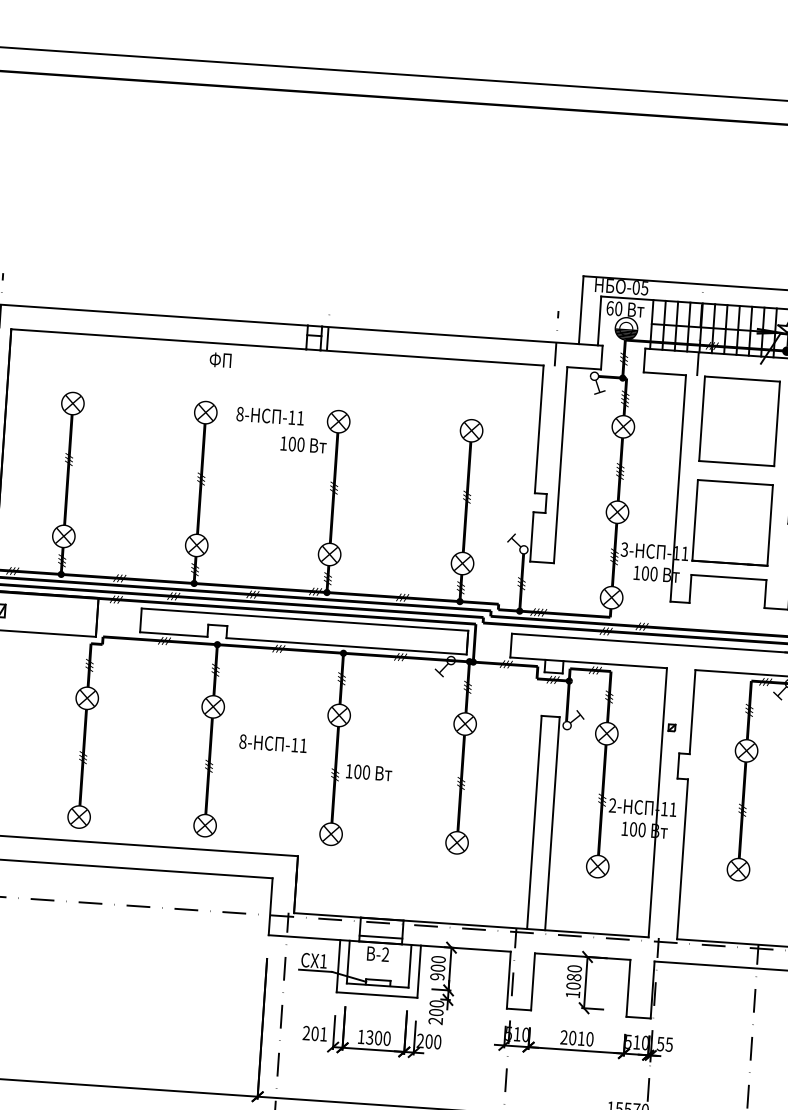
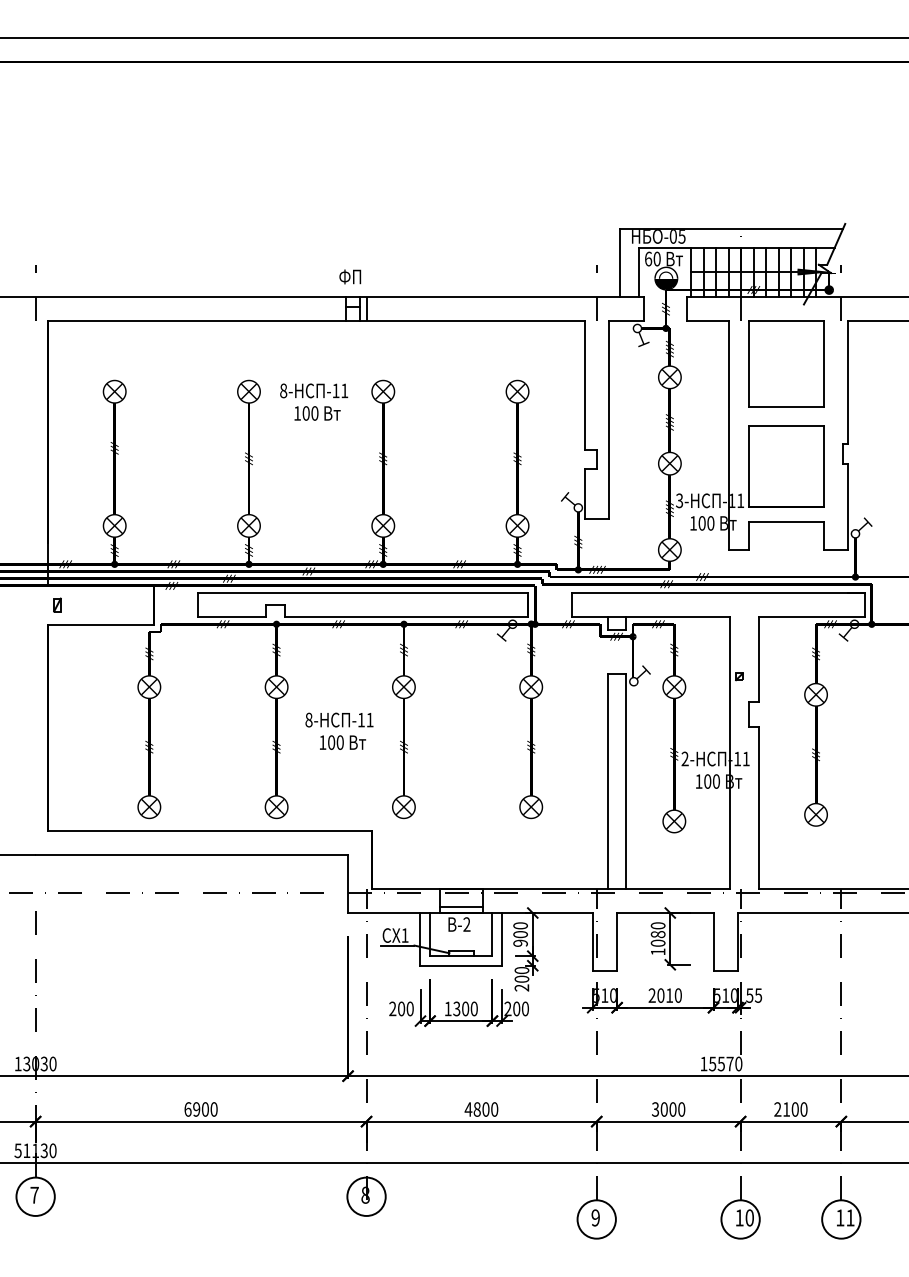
text: (220, 359) -> (350, 276), moved
text: (303, 444) -> (317, 413), moved
text: (368, 772) -> (342, 742), moved
text: (323, 1033) -> (409, 1008), 201 -> 200

